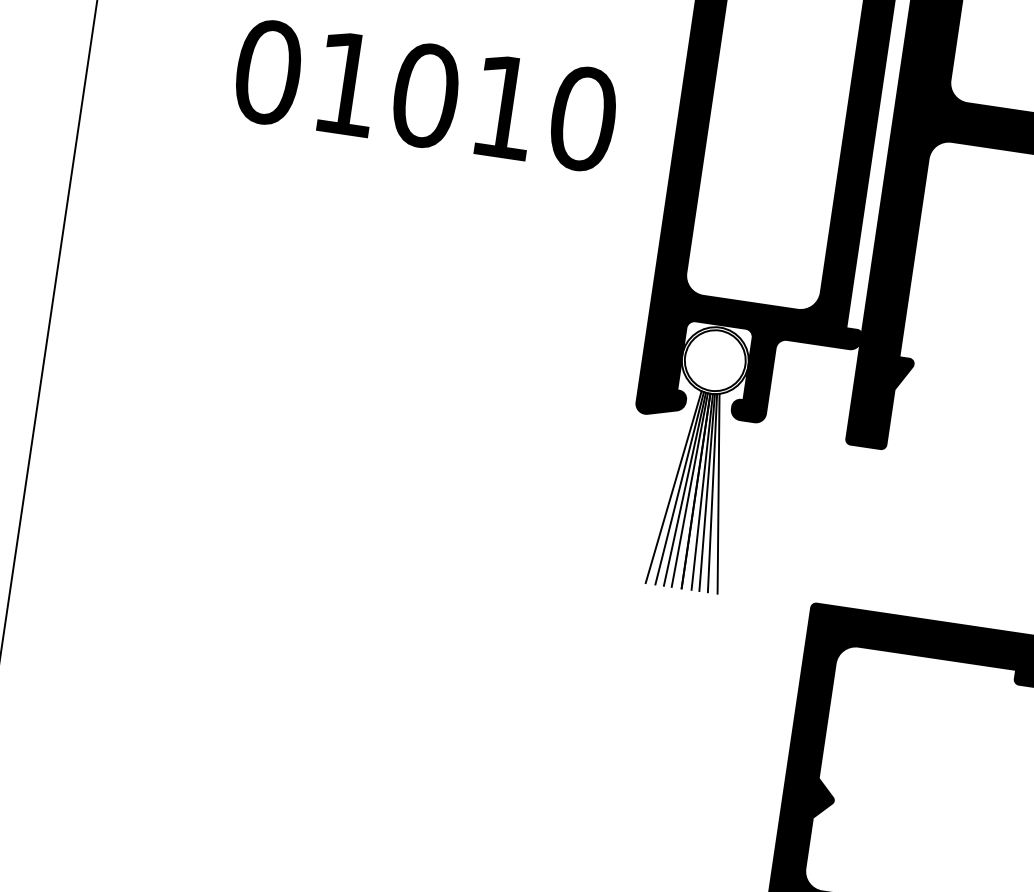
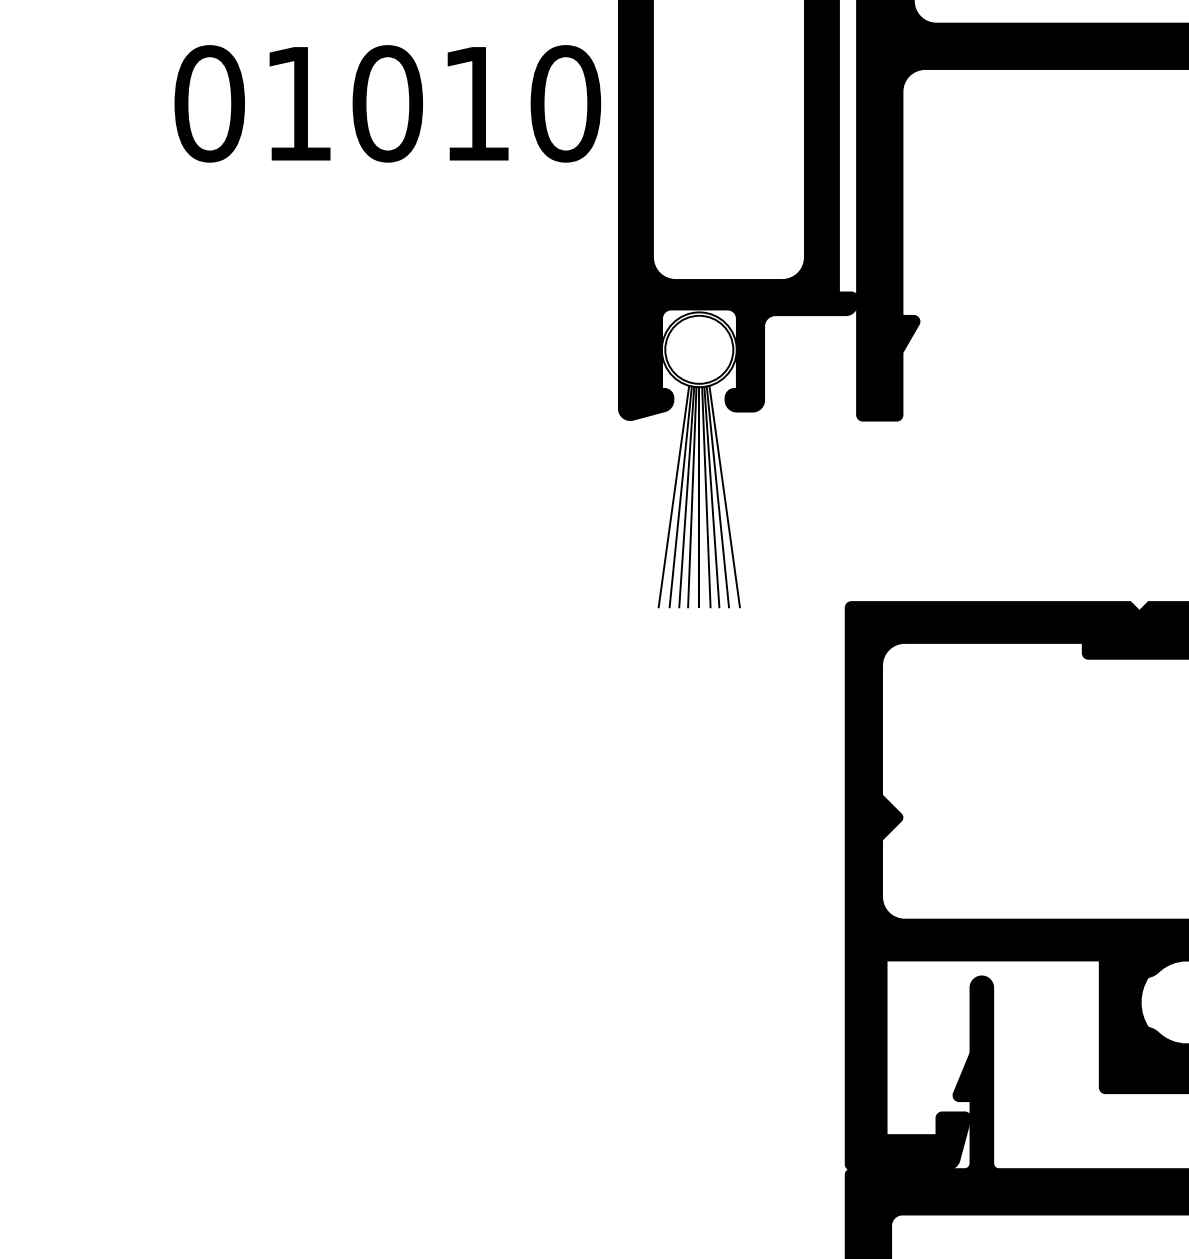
text: (425, 95) -> (387, 103), moved

